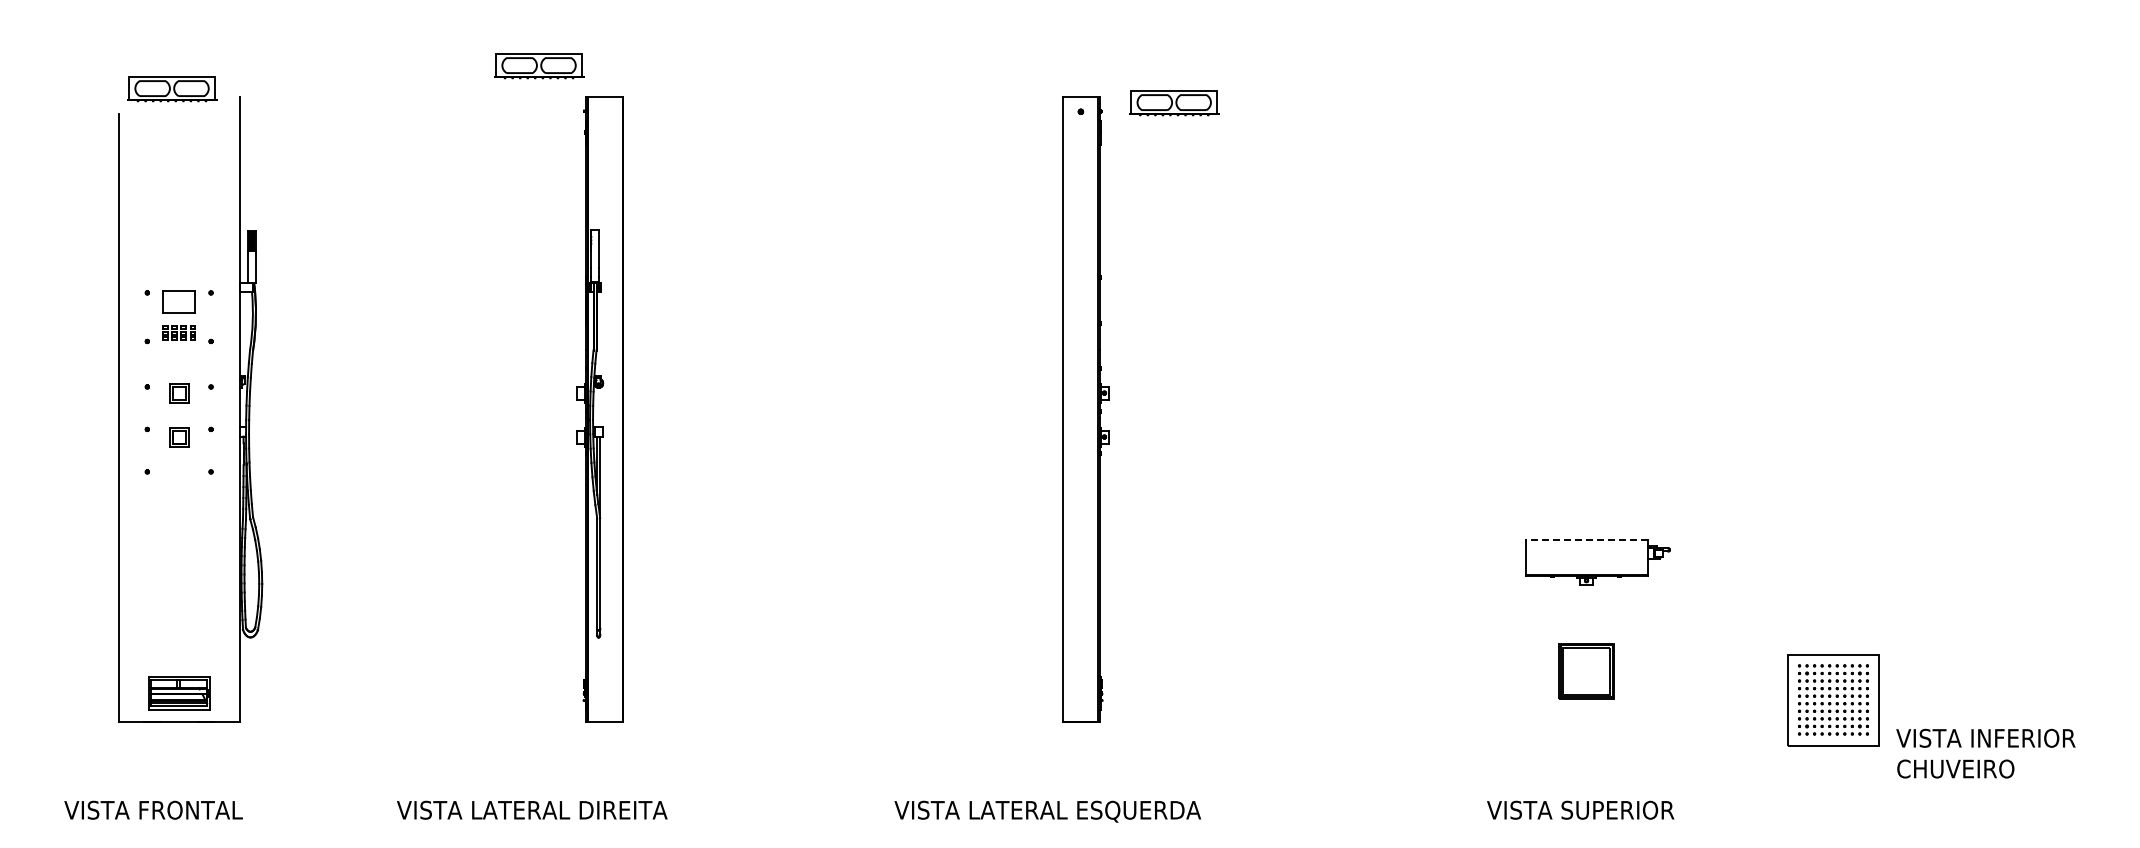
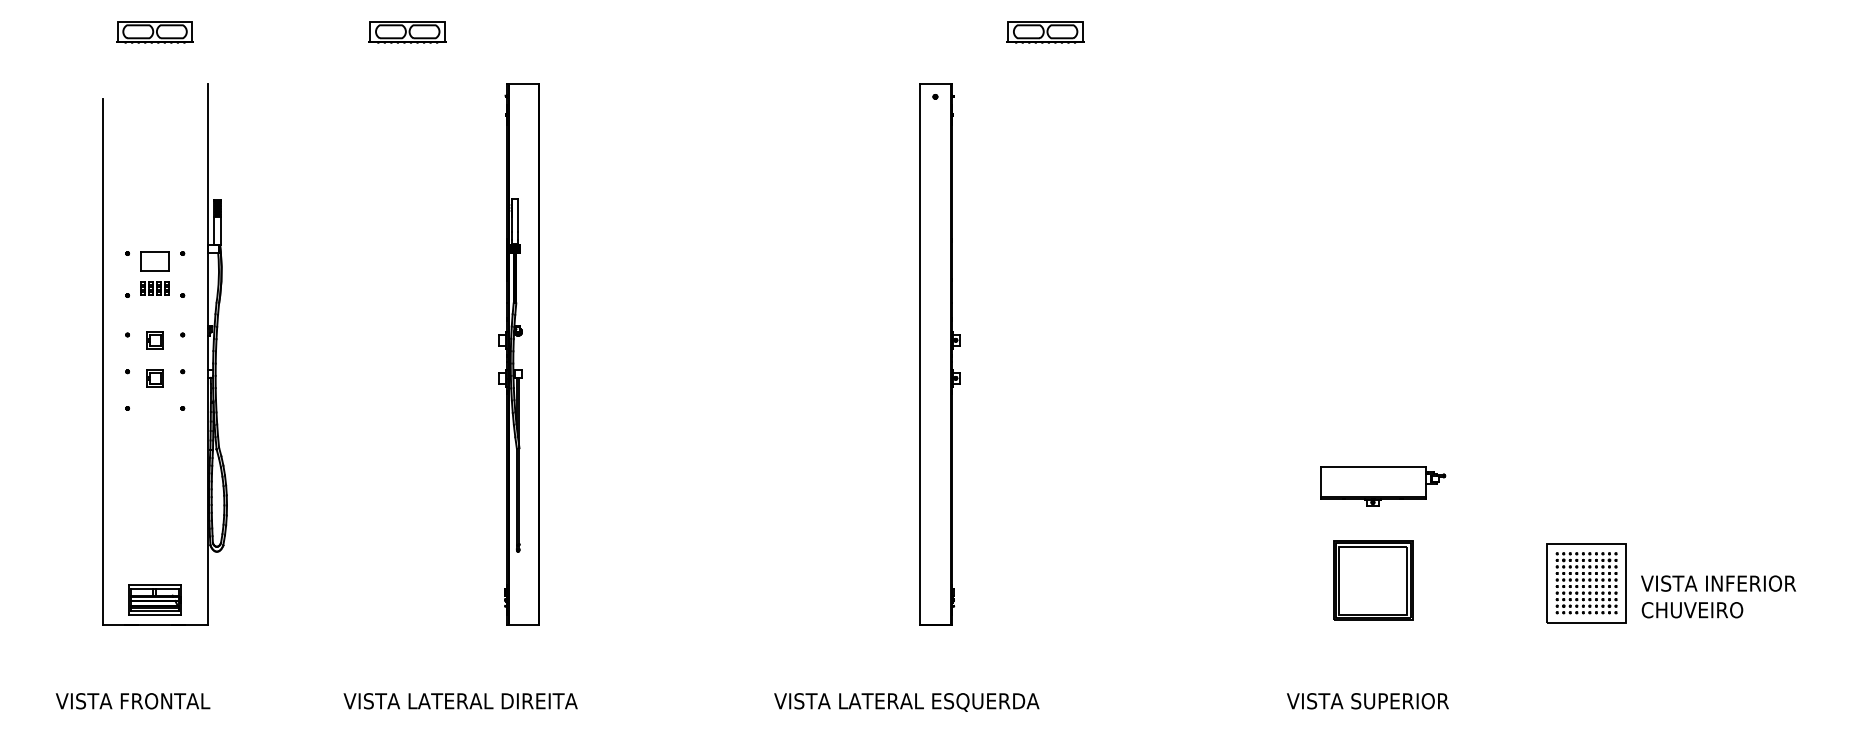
part: (539, 66) -> (408, 32), moved
part: (172, 89) -> (155, 32), moved
part: (1174, 103) -> (1045, 32), moved
line: (1586, 539) -> (1372, 466), dashed -> solid
part: (1586, 671) -> (1372, 581), size x1.67
part: (1833, 700) -> (1586, 583), moved
text: (1985, 753) -> (1718, 596), moved

